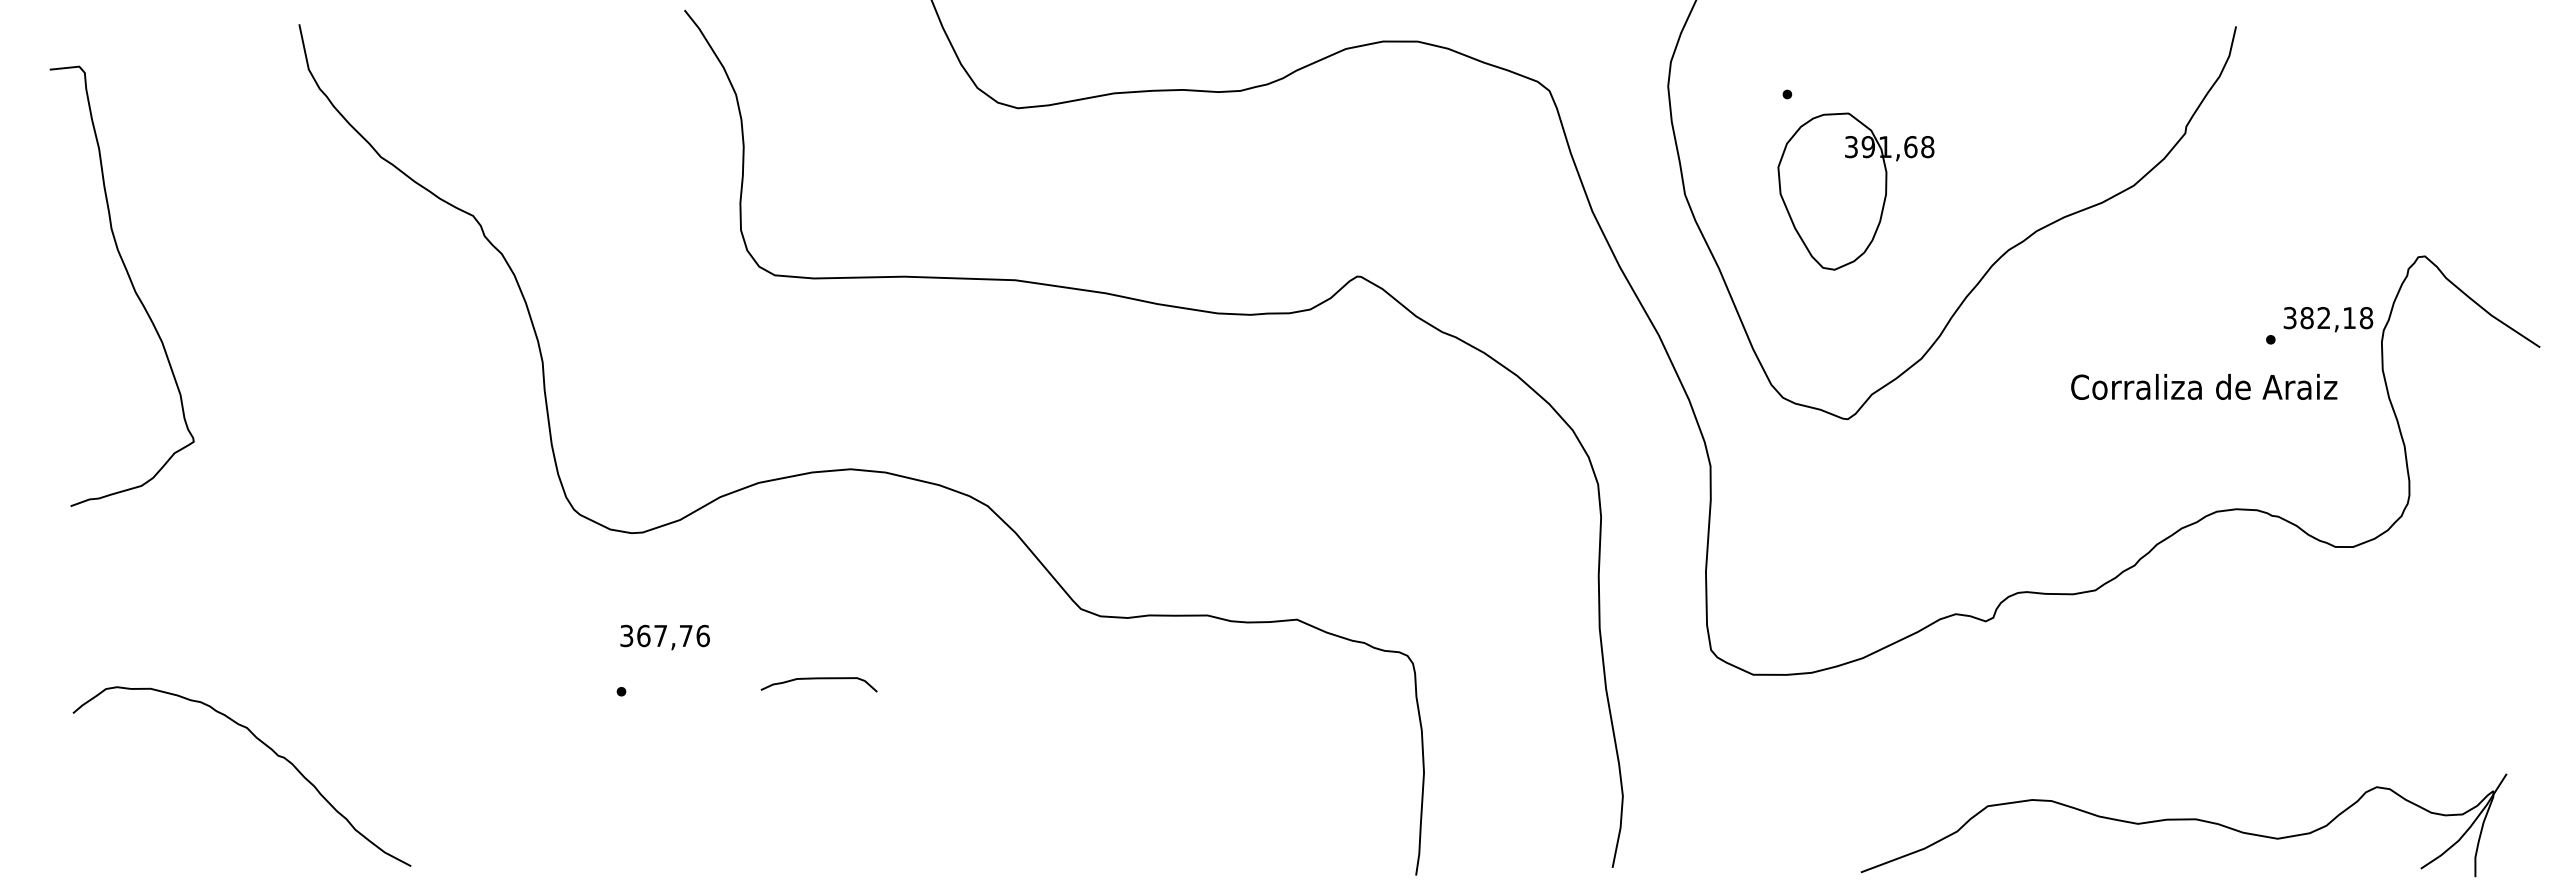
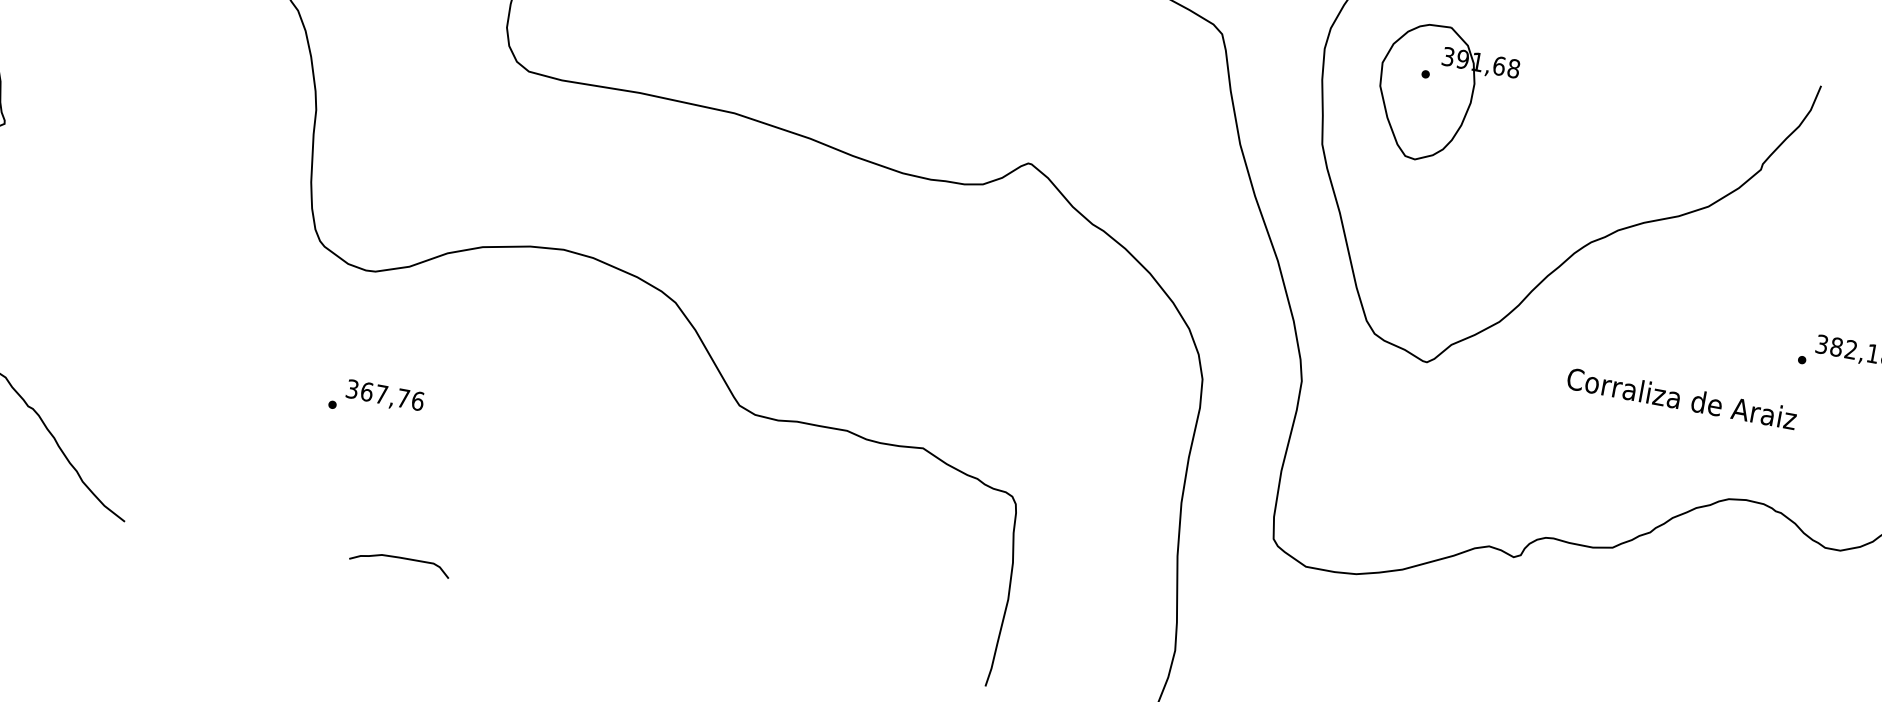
part: (1855, 191) -> (1444, 95), moved
text: (2204, 386) -> (1682, 398), moved
text: (664, 637) -> (384, 396), moved
curve: (818, 679) -> (400, 558), moved

